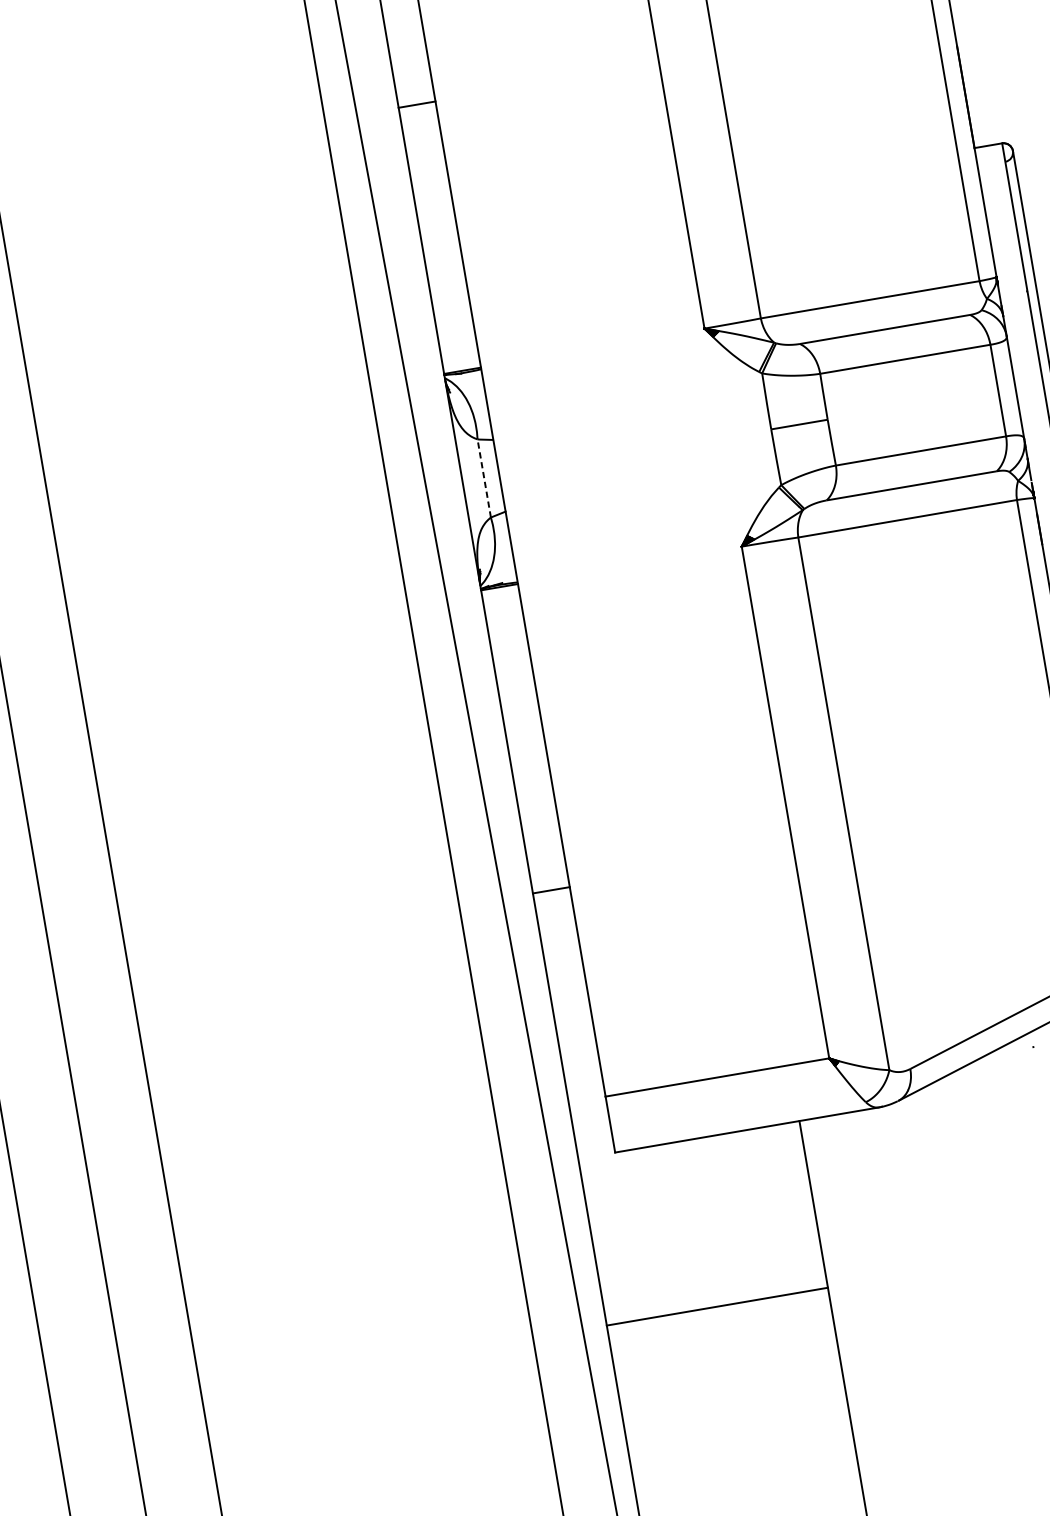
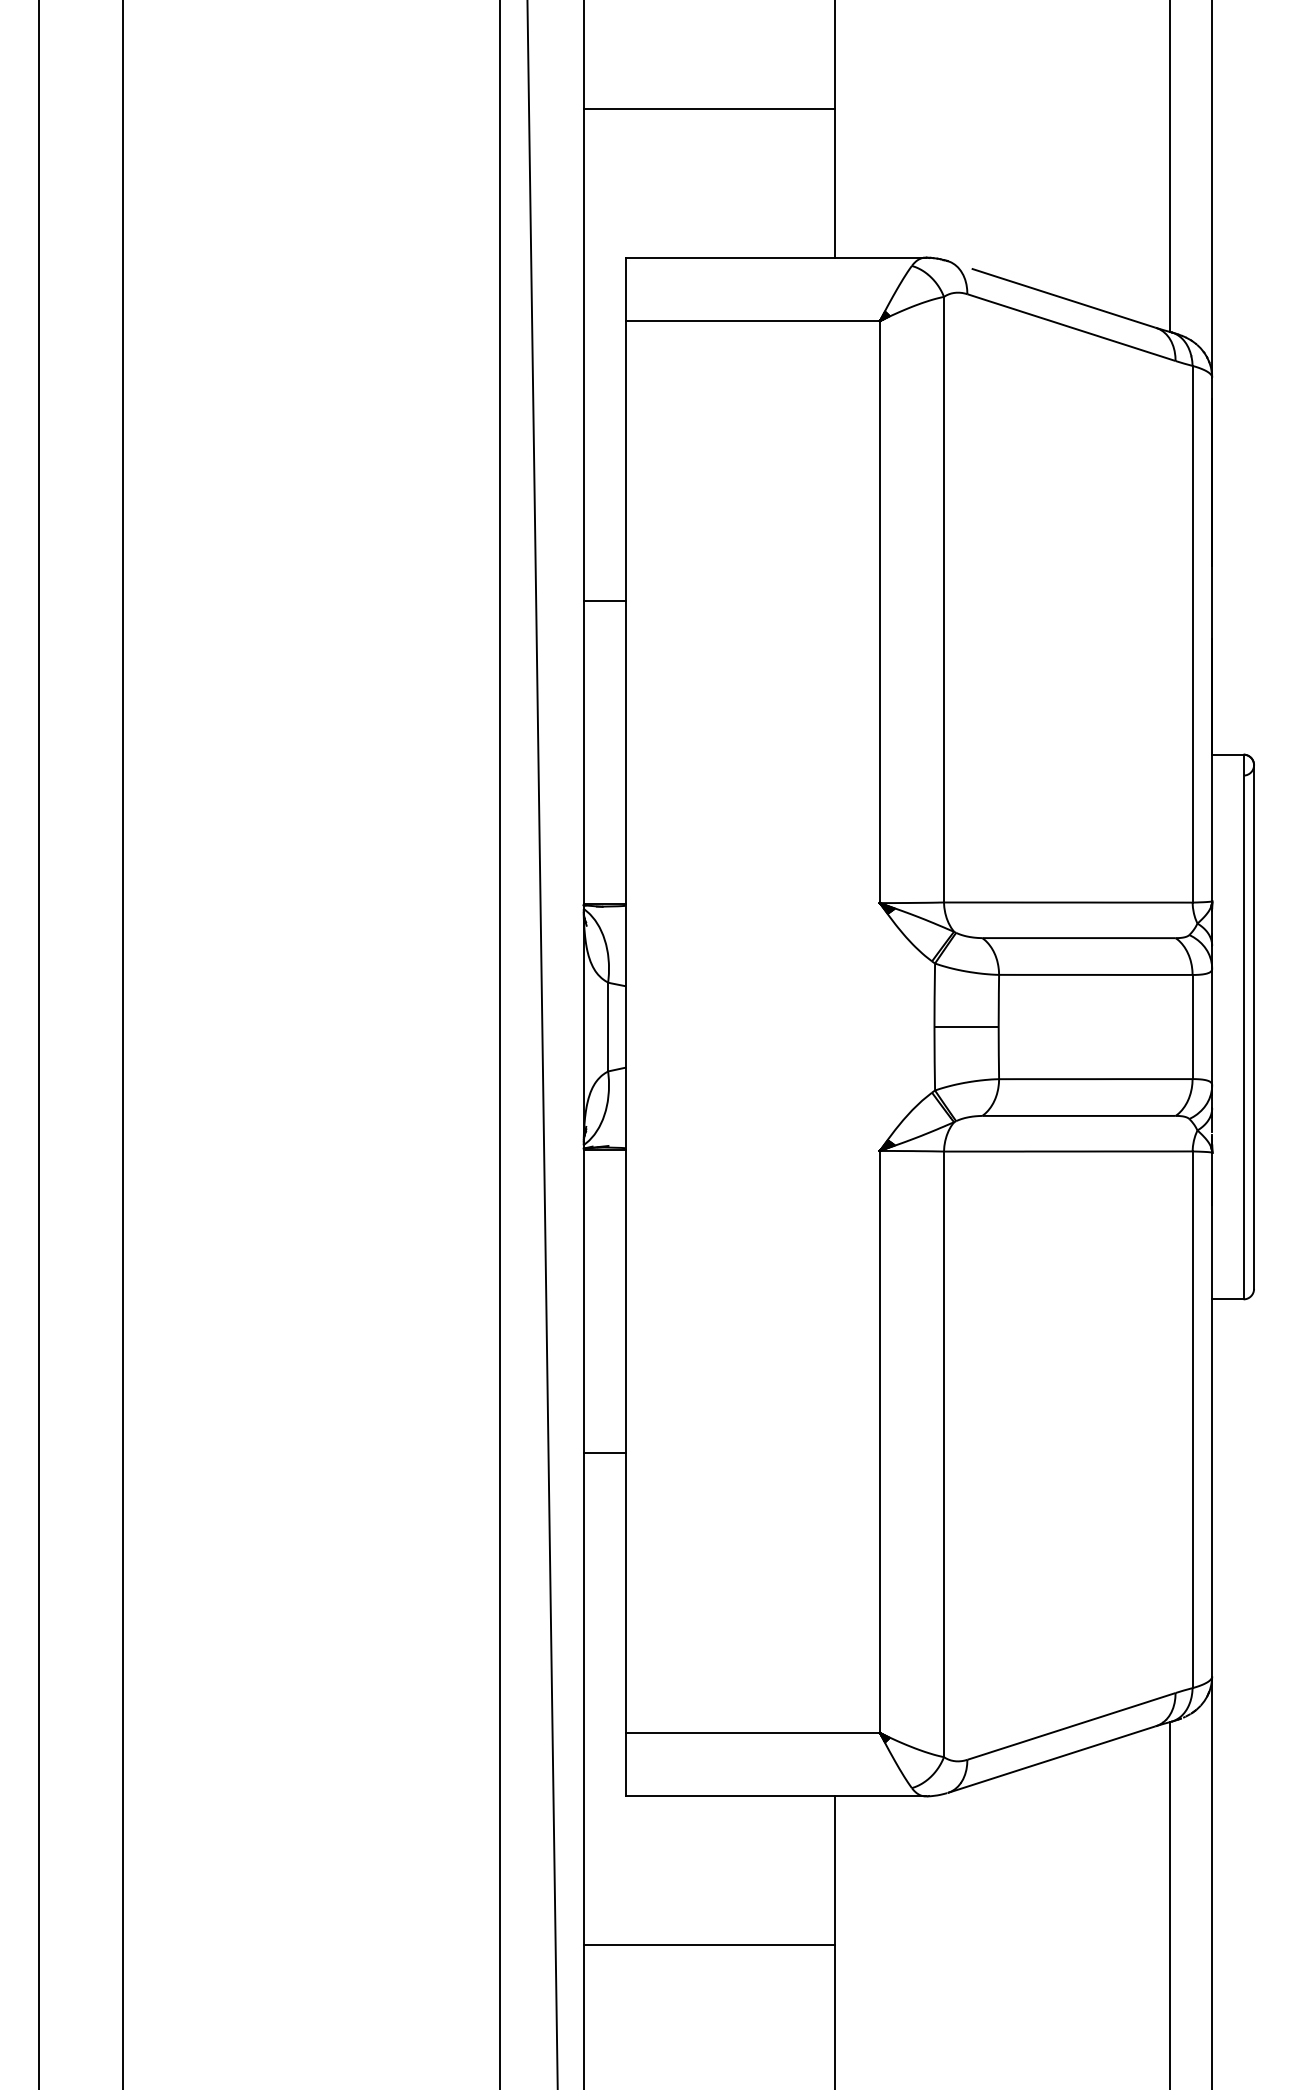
line: (484, 477) -> (608, 1026), dashed -> solid
line: (551, 890) -> (604, 1452), moved
line: (717, 1306) -> (709, 1944), moved

